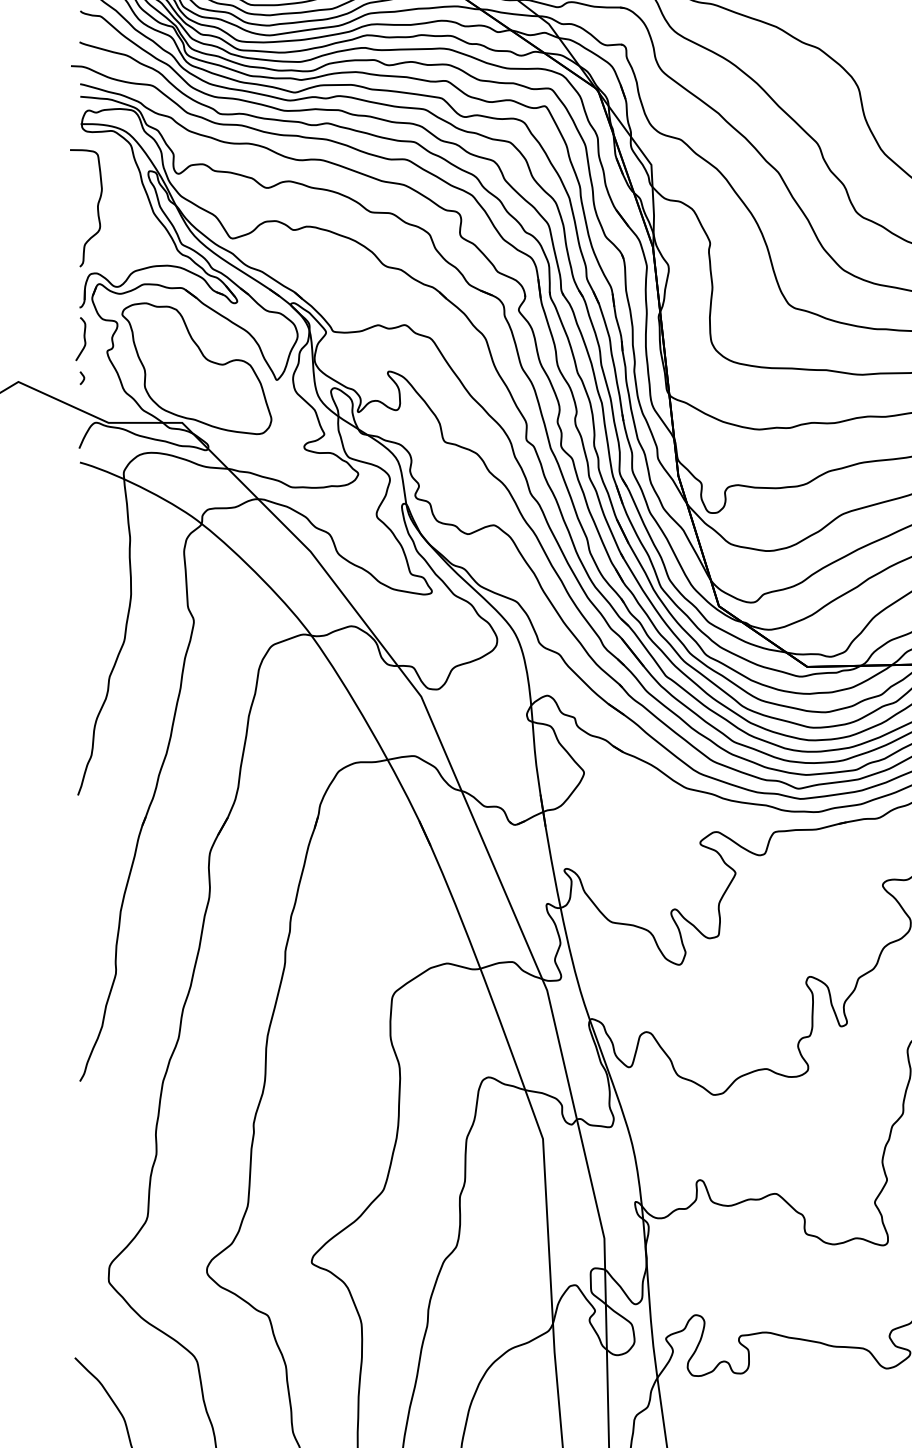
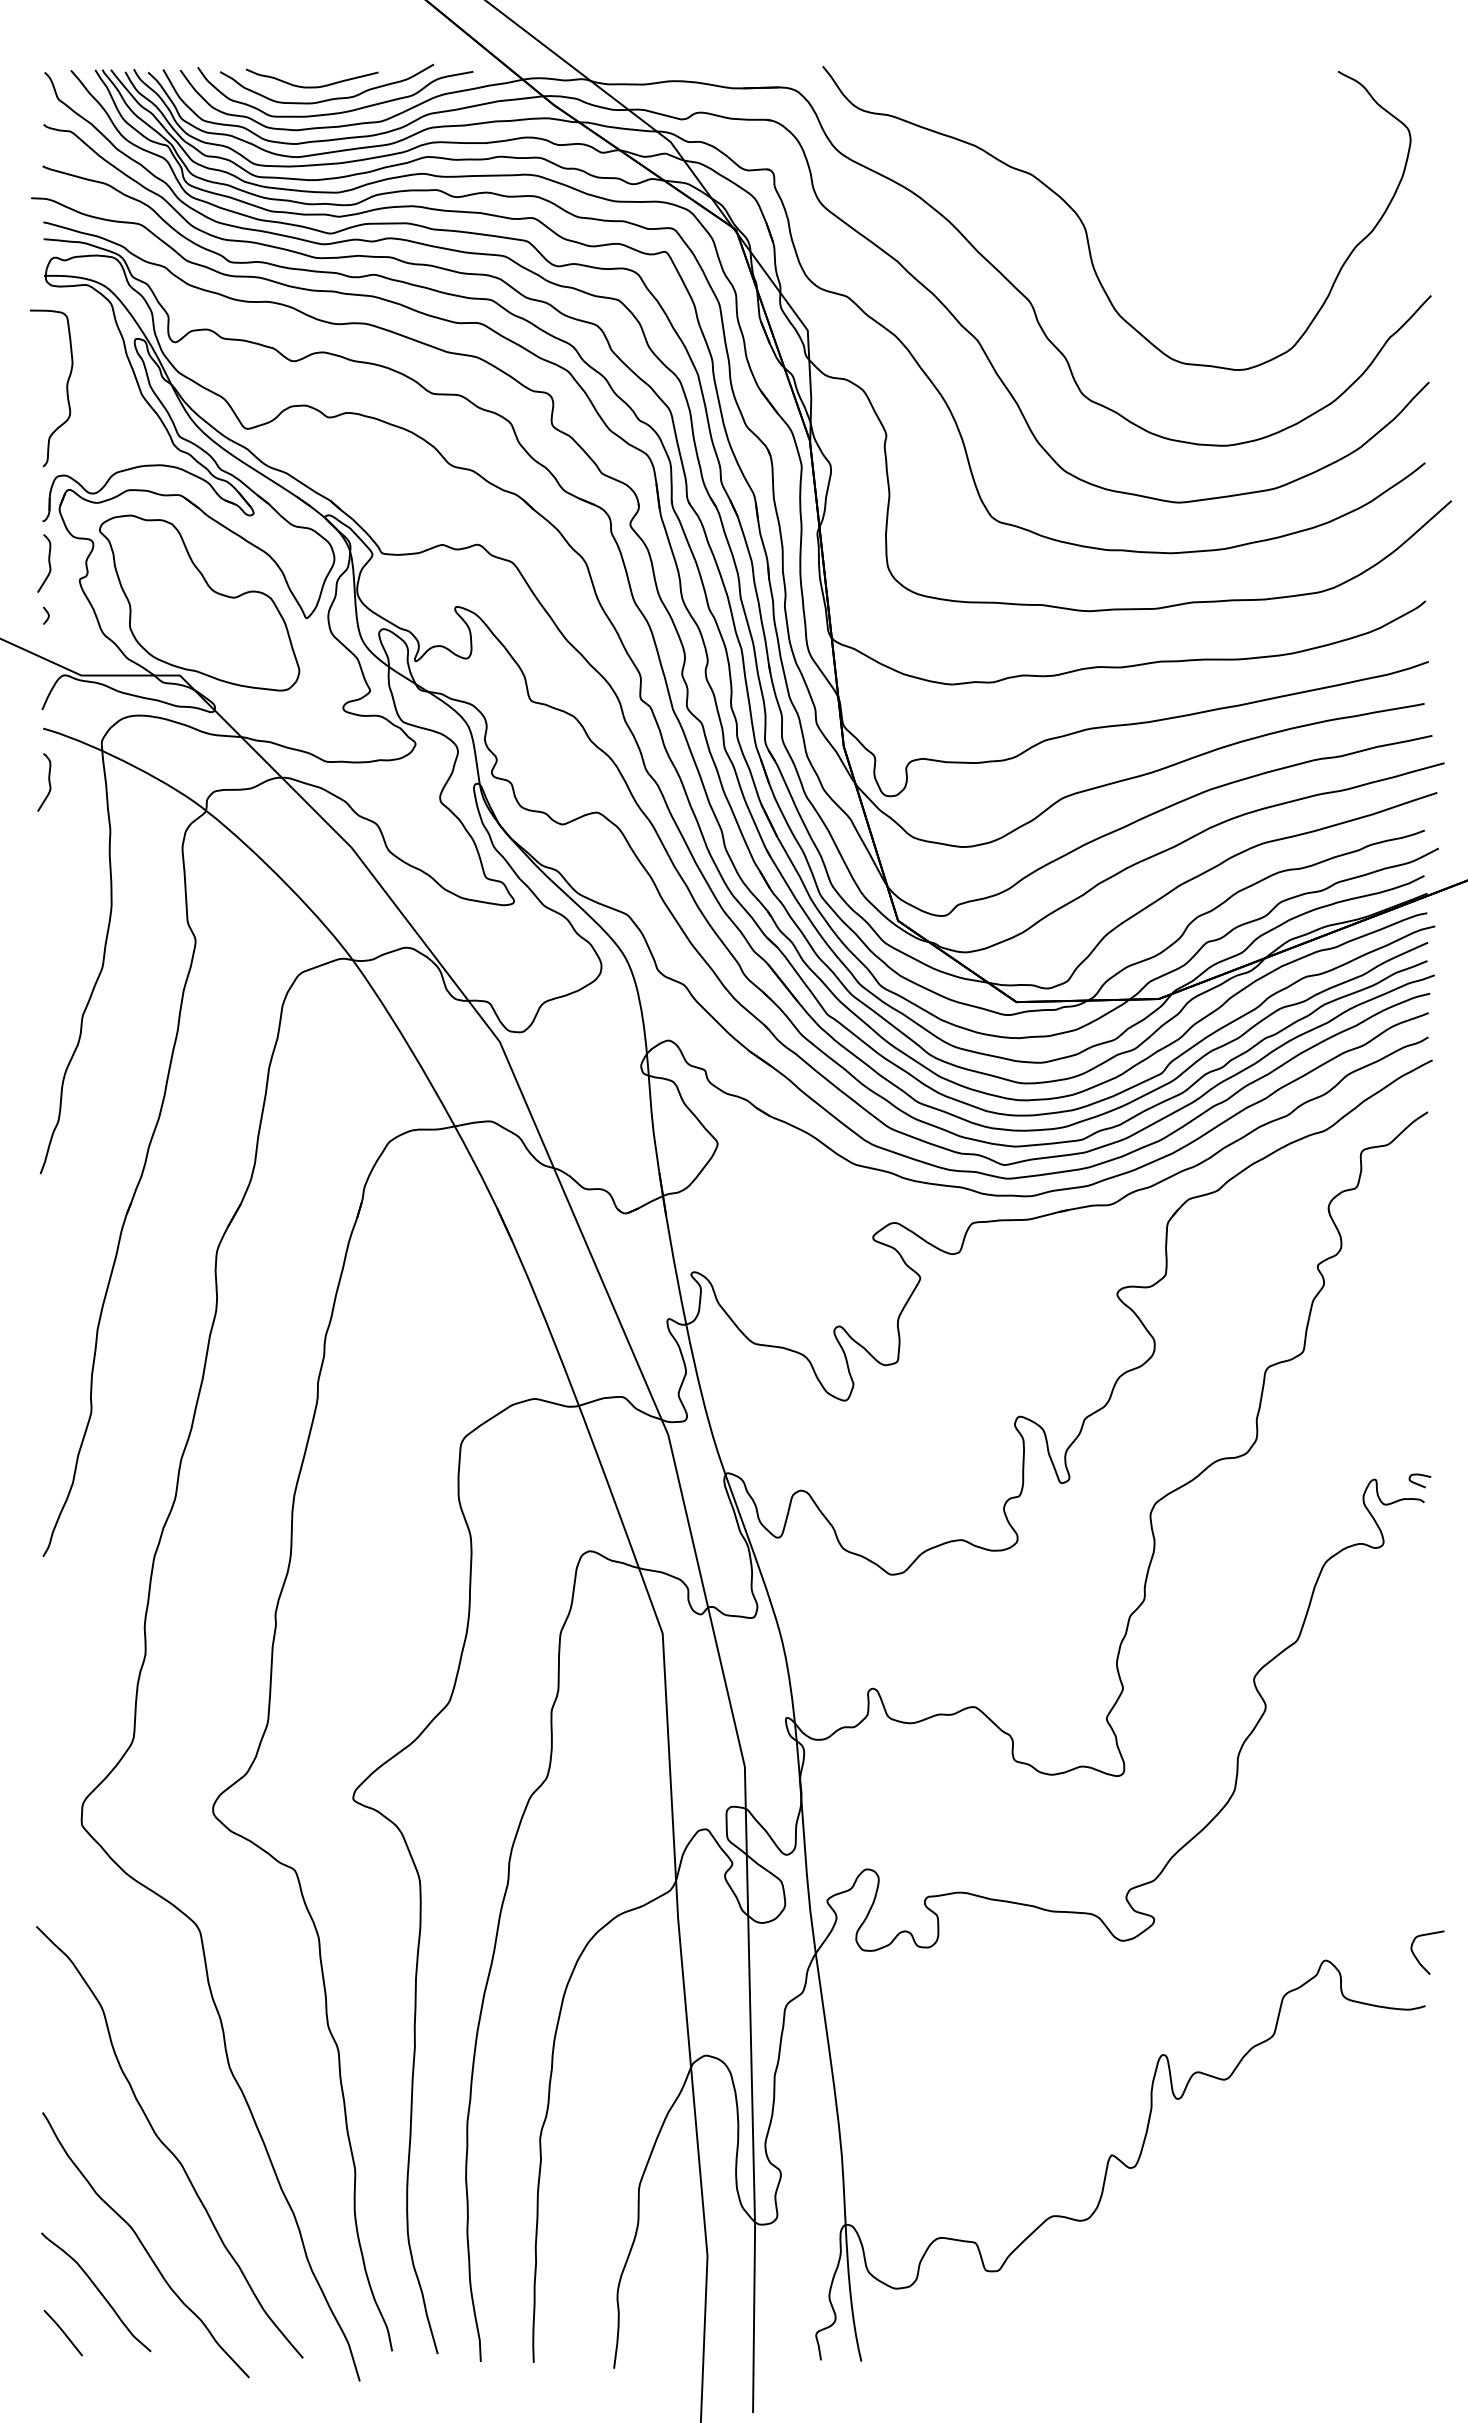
curve: (83, 502) -> (48, 782), added

